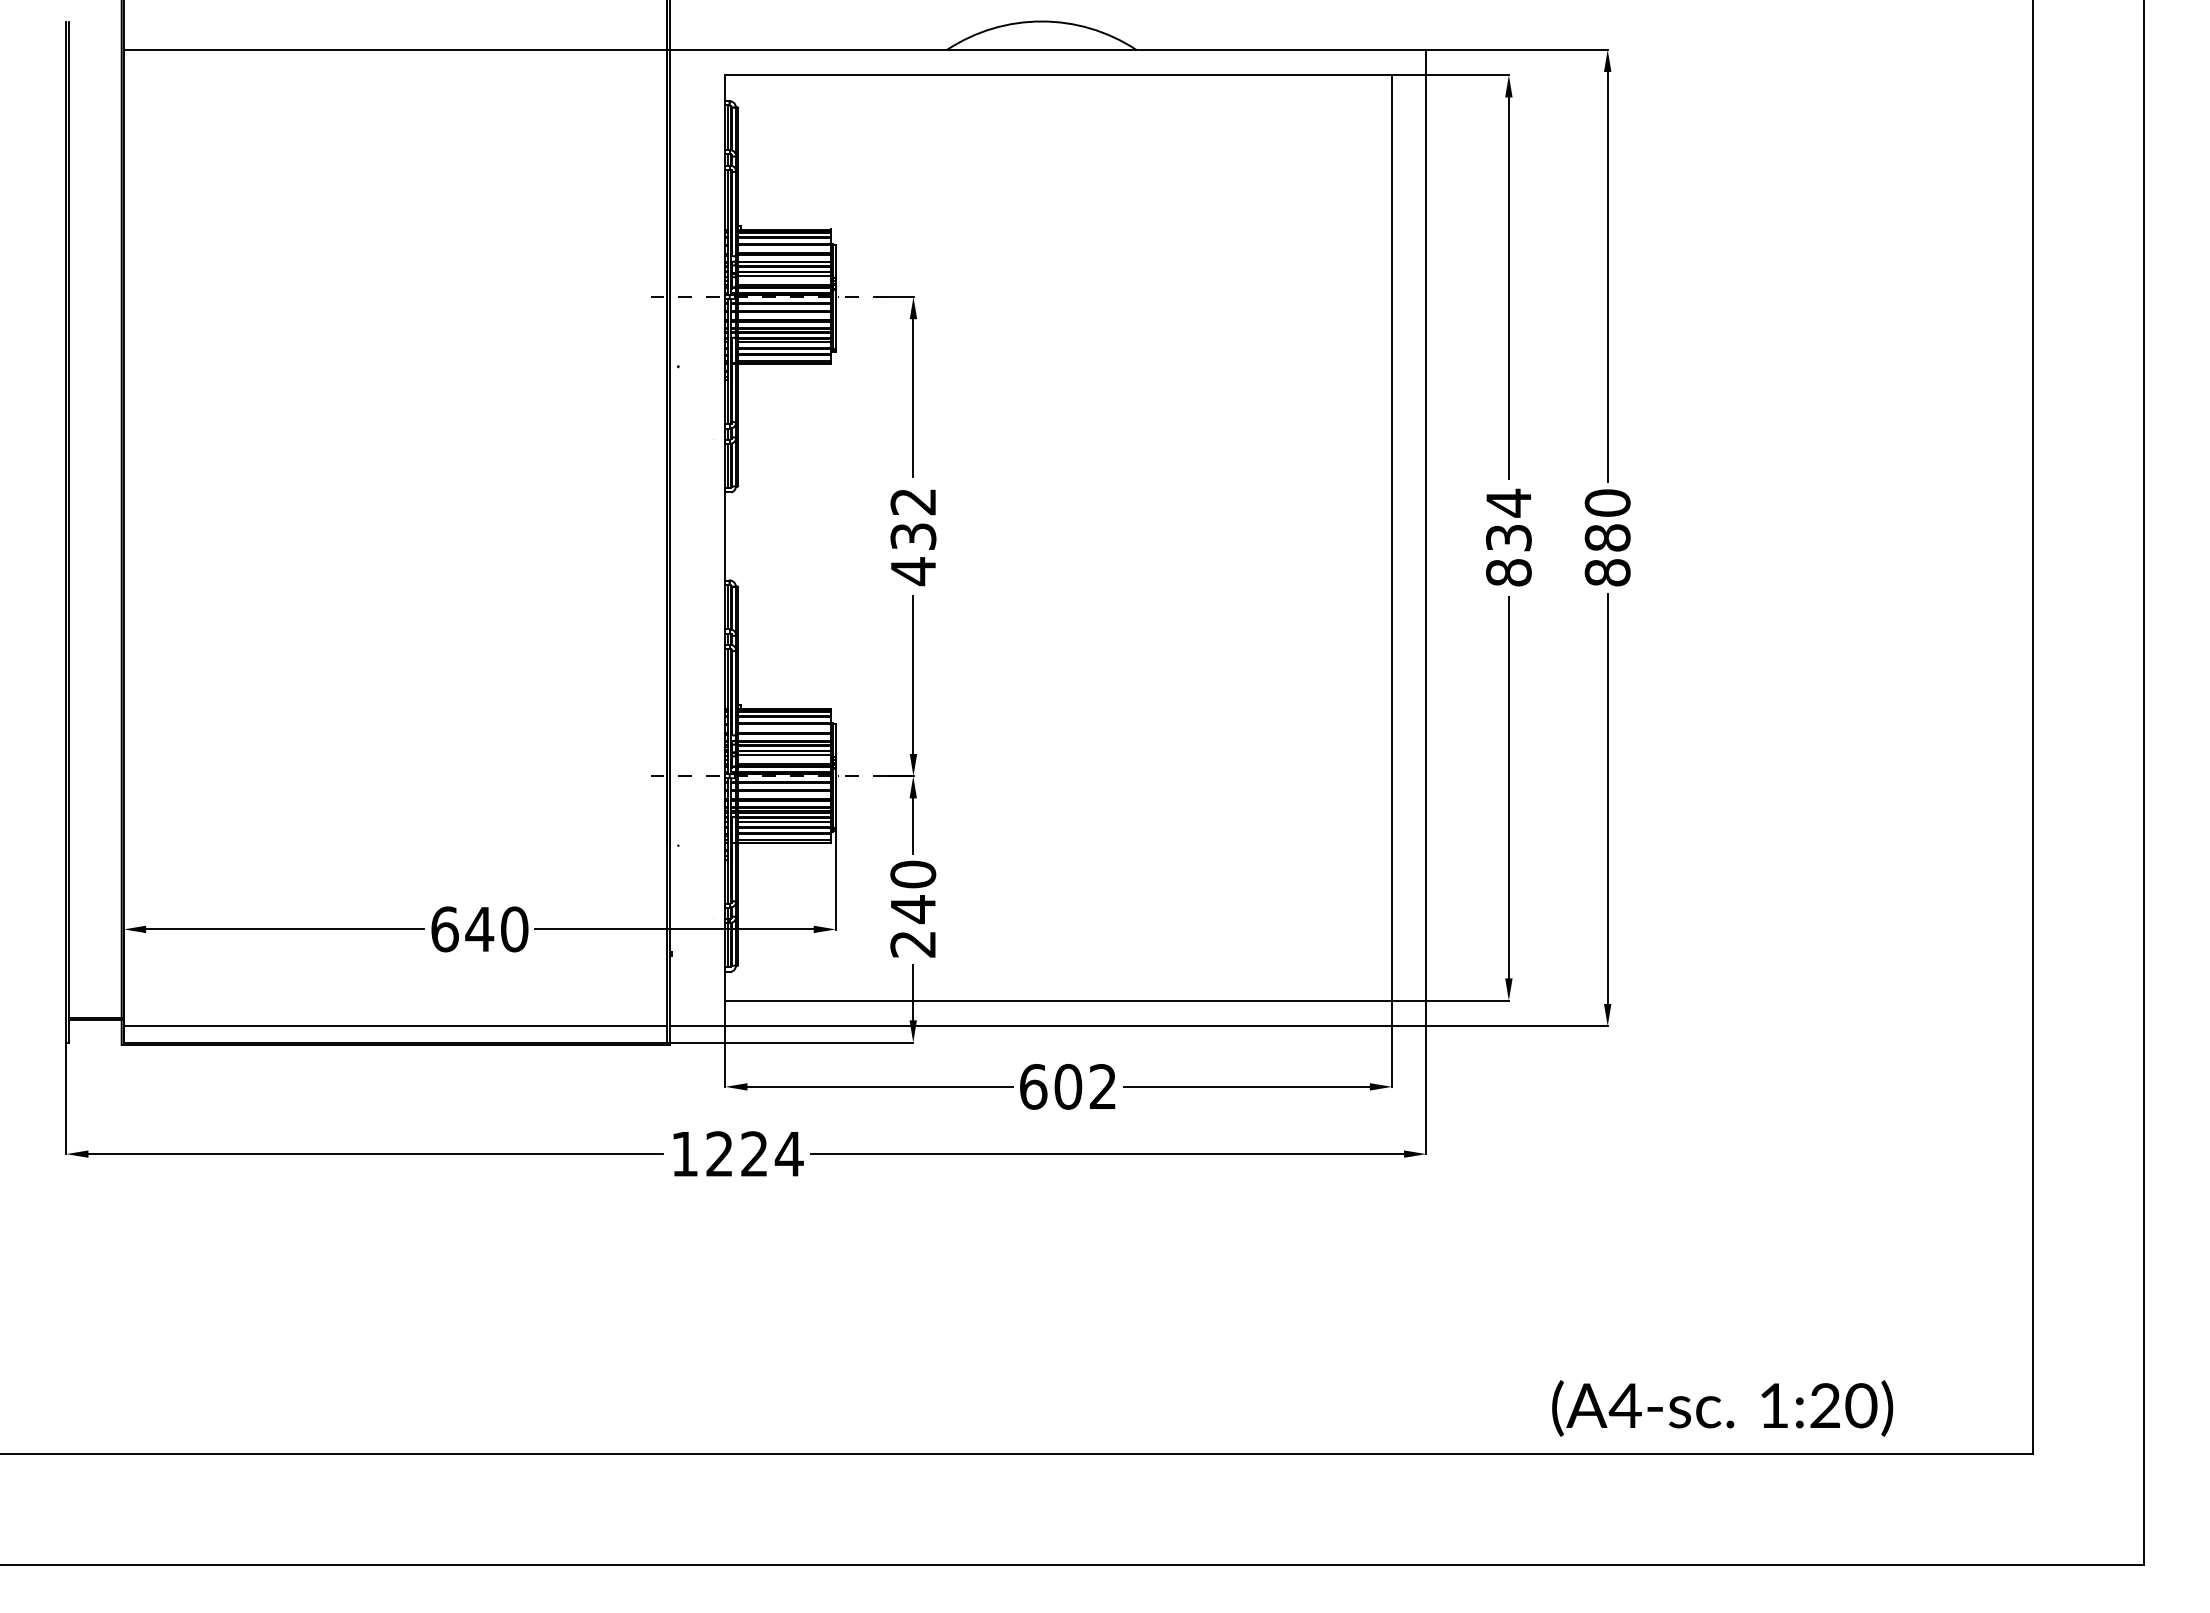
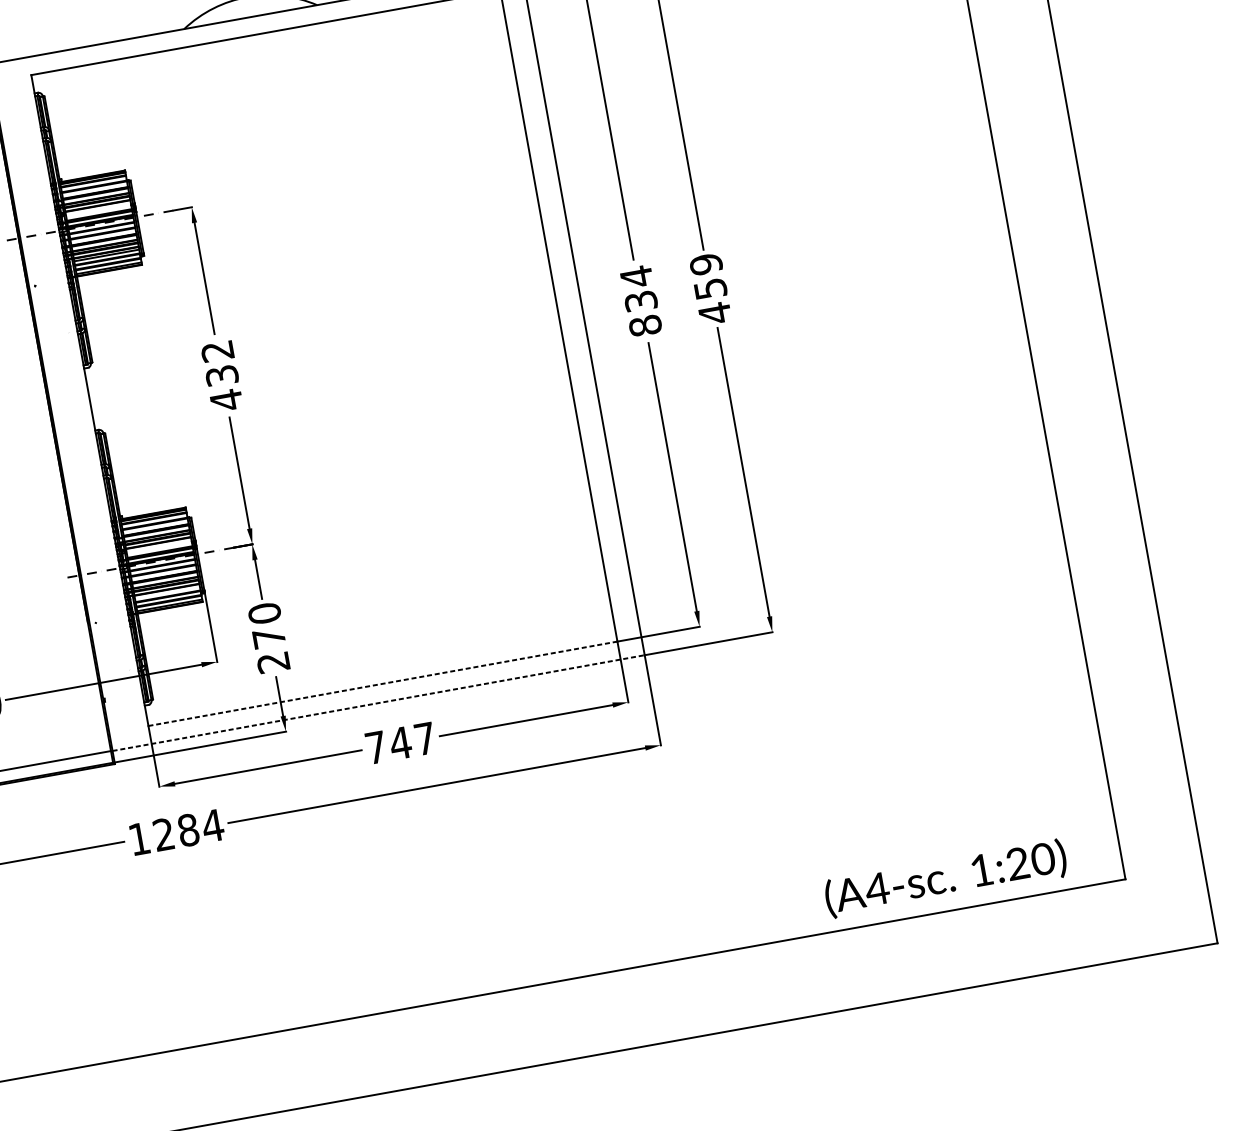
line: (784, 275) -> (98, 208), removed
text: (1607, 538) -> (710, 289), 880 -> 459
line: (784, 755) -> (159, 546), removed
line: (784, 821) -> (167, 592), removed
text: (913, 909) -> (269, 638), 240 -> 270
line: (1059, 1000) -> (383, 683), solid -> dashed
line: (1048, 1026) -> (379, 703), solid -> dashed
text: (1067, 1086) -> (400, 743), 602 -> 747
text: (754, 1154) -> (188, 830), 1224 -> 1284
text: (1722, 1408) -> (945, 878), moved

